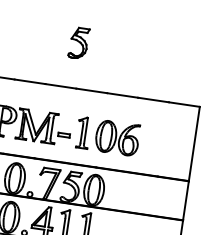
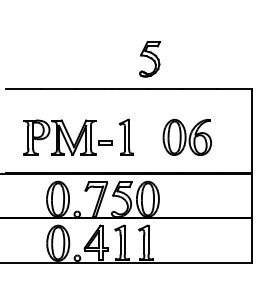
part: (78, 43) -> (149, 59), moved
part: (116, 137) -> (186, 136), moved

